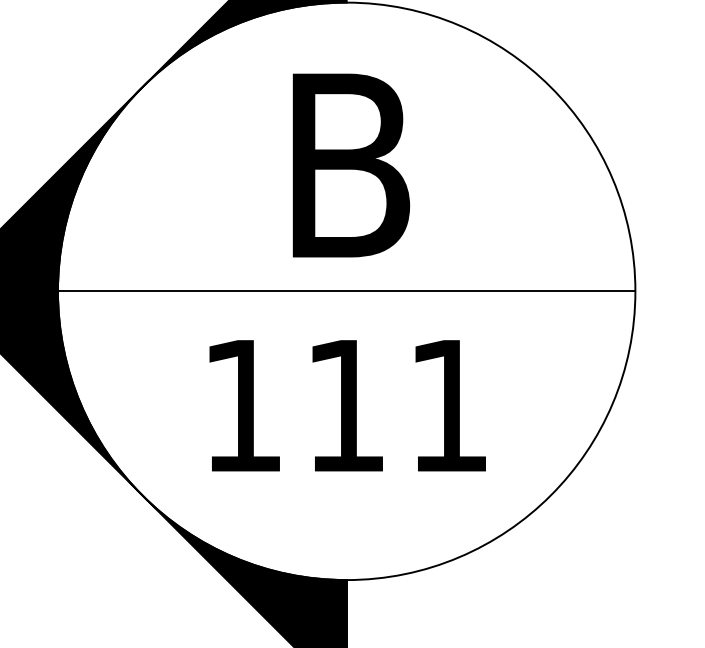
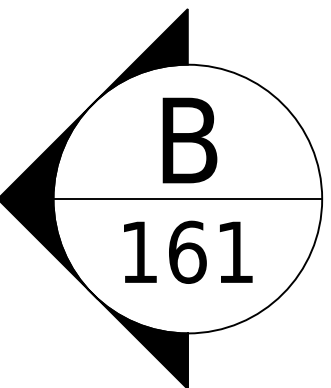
text: (345, 404) -> (187, 251), 111 -> 161

